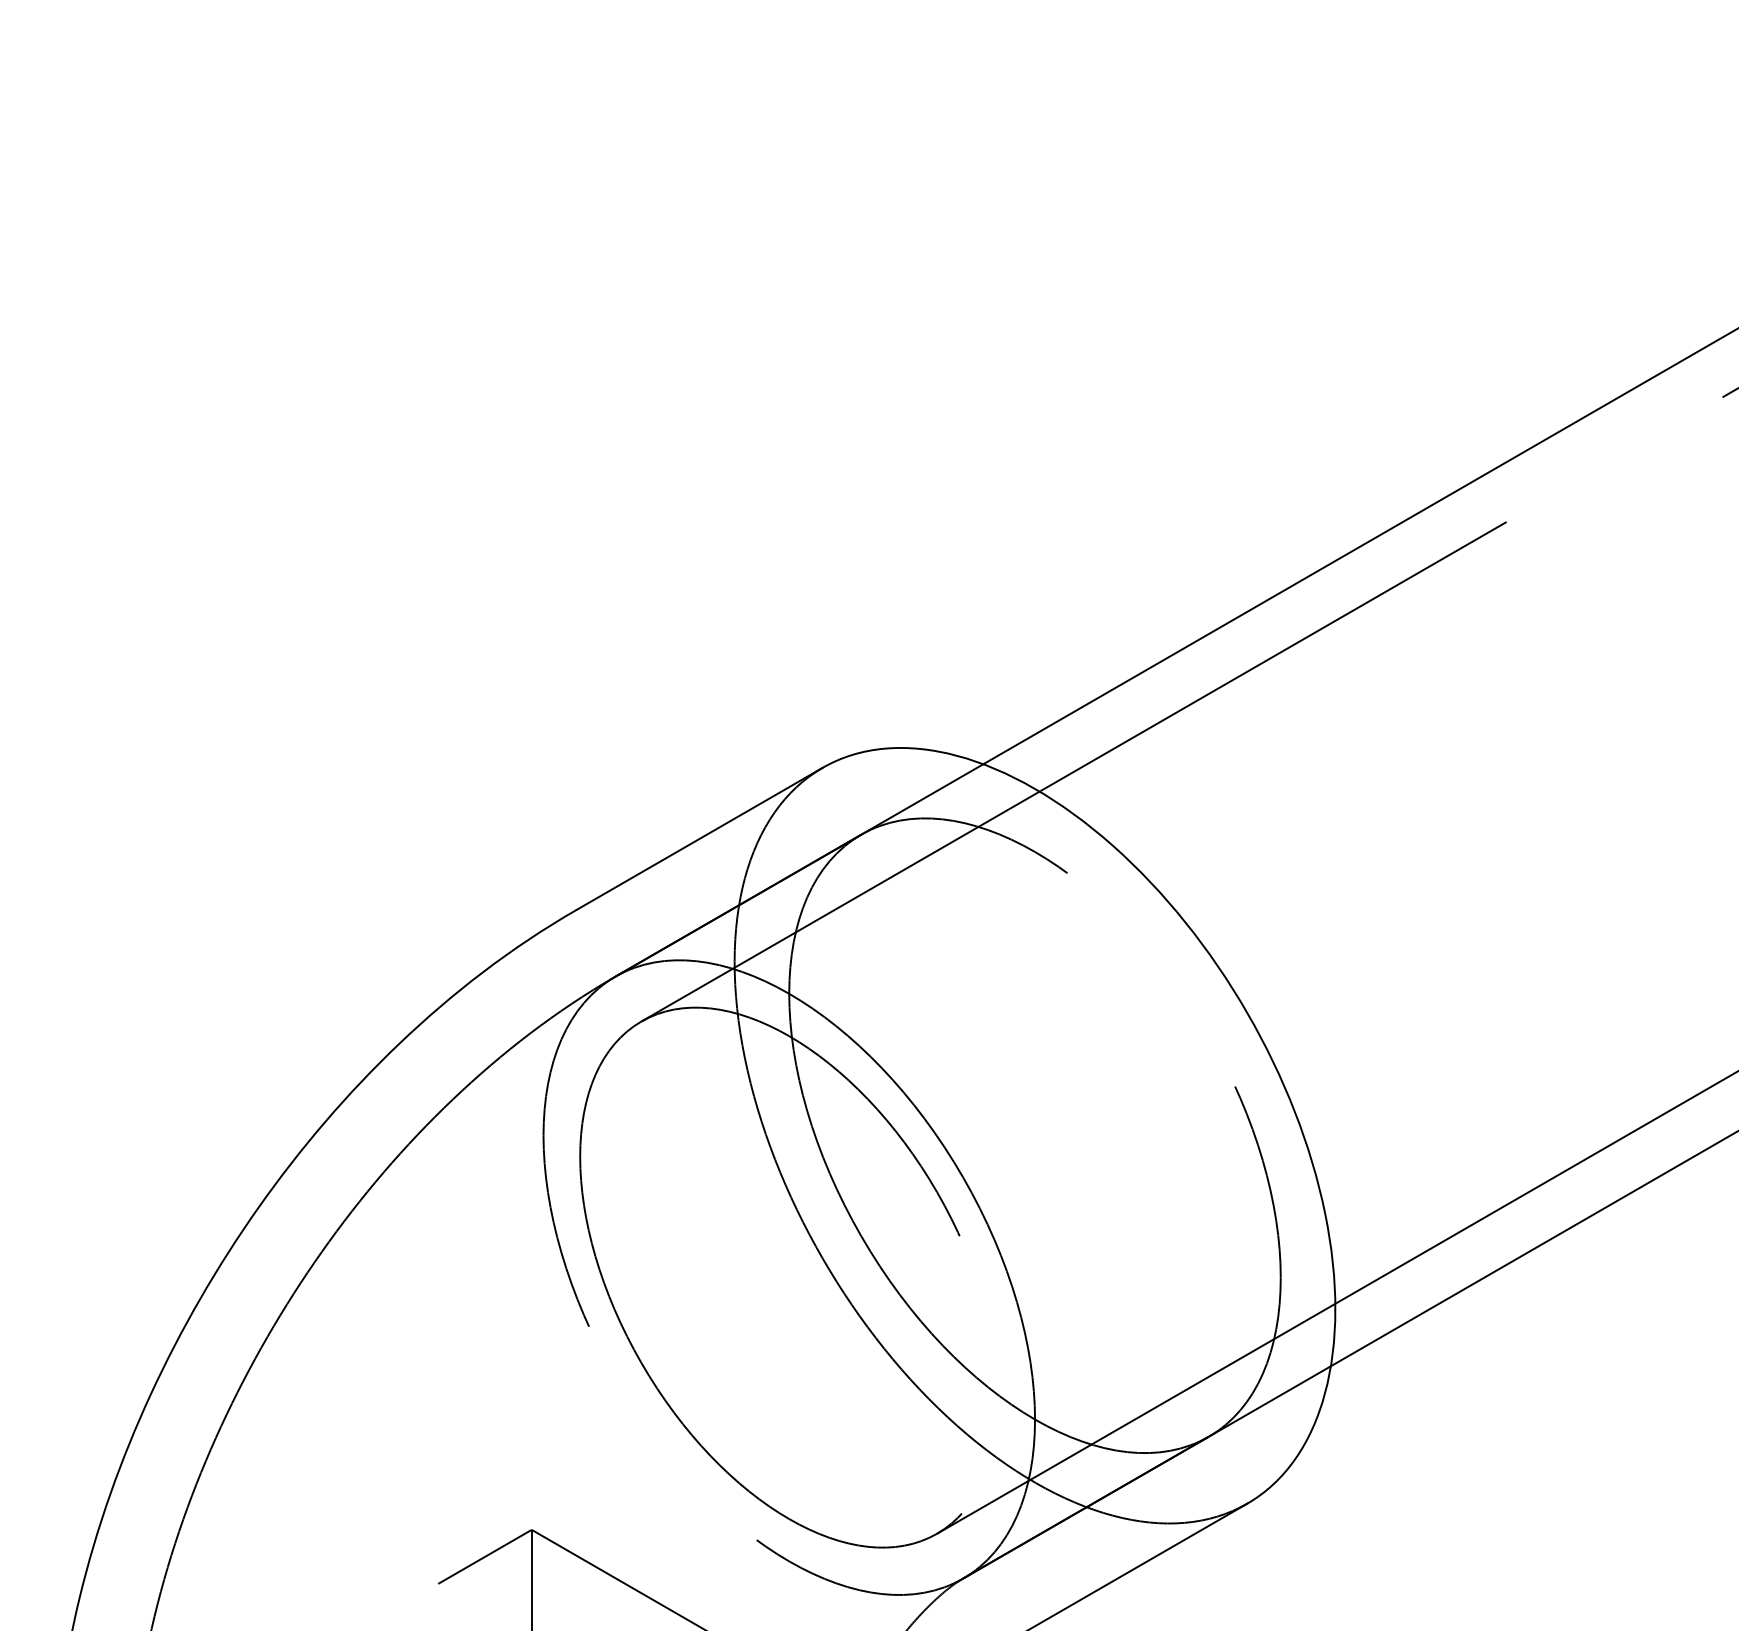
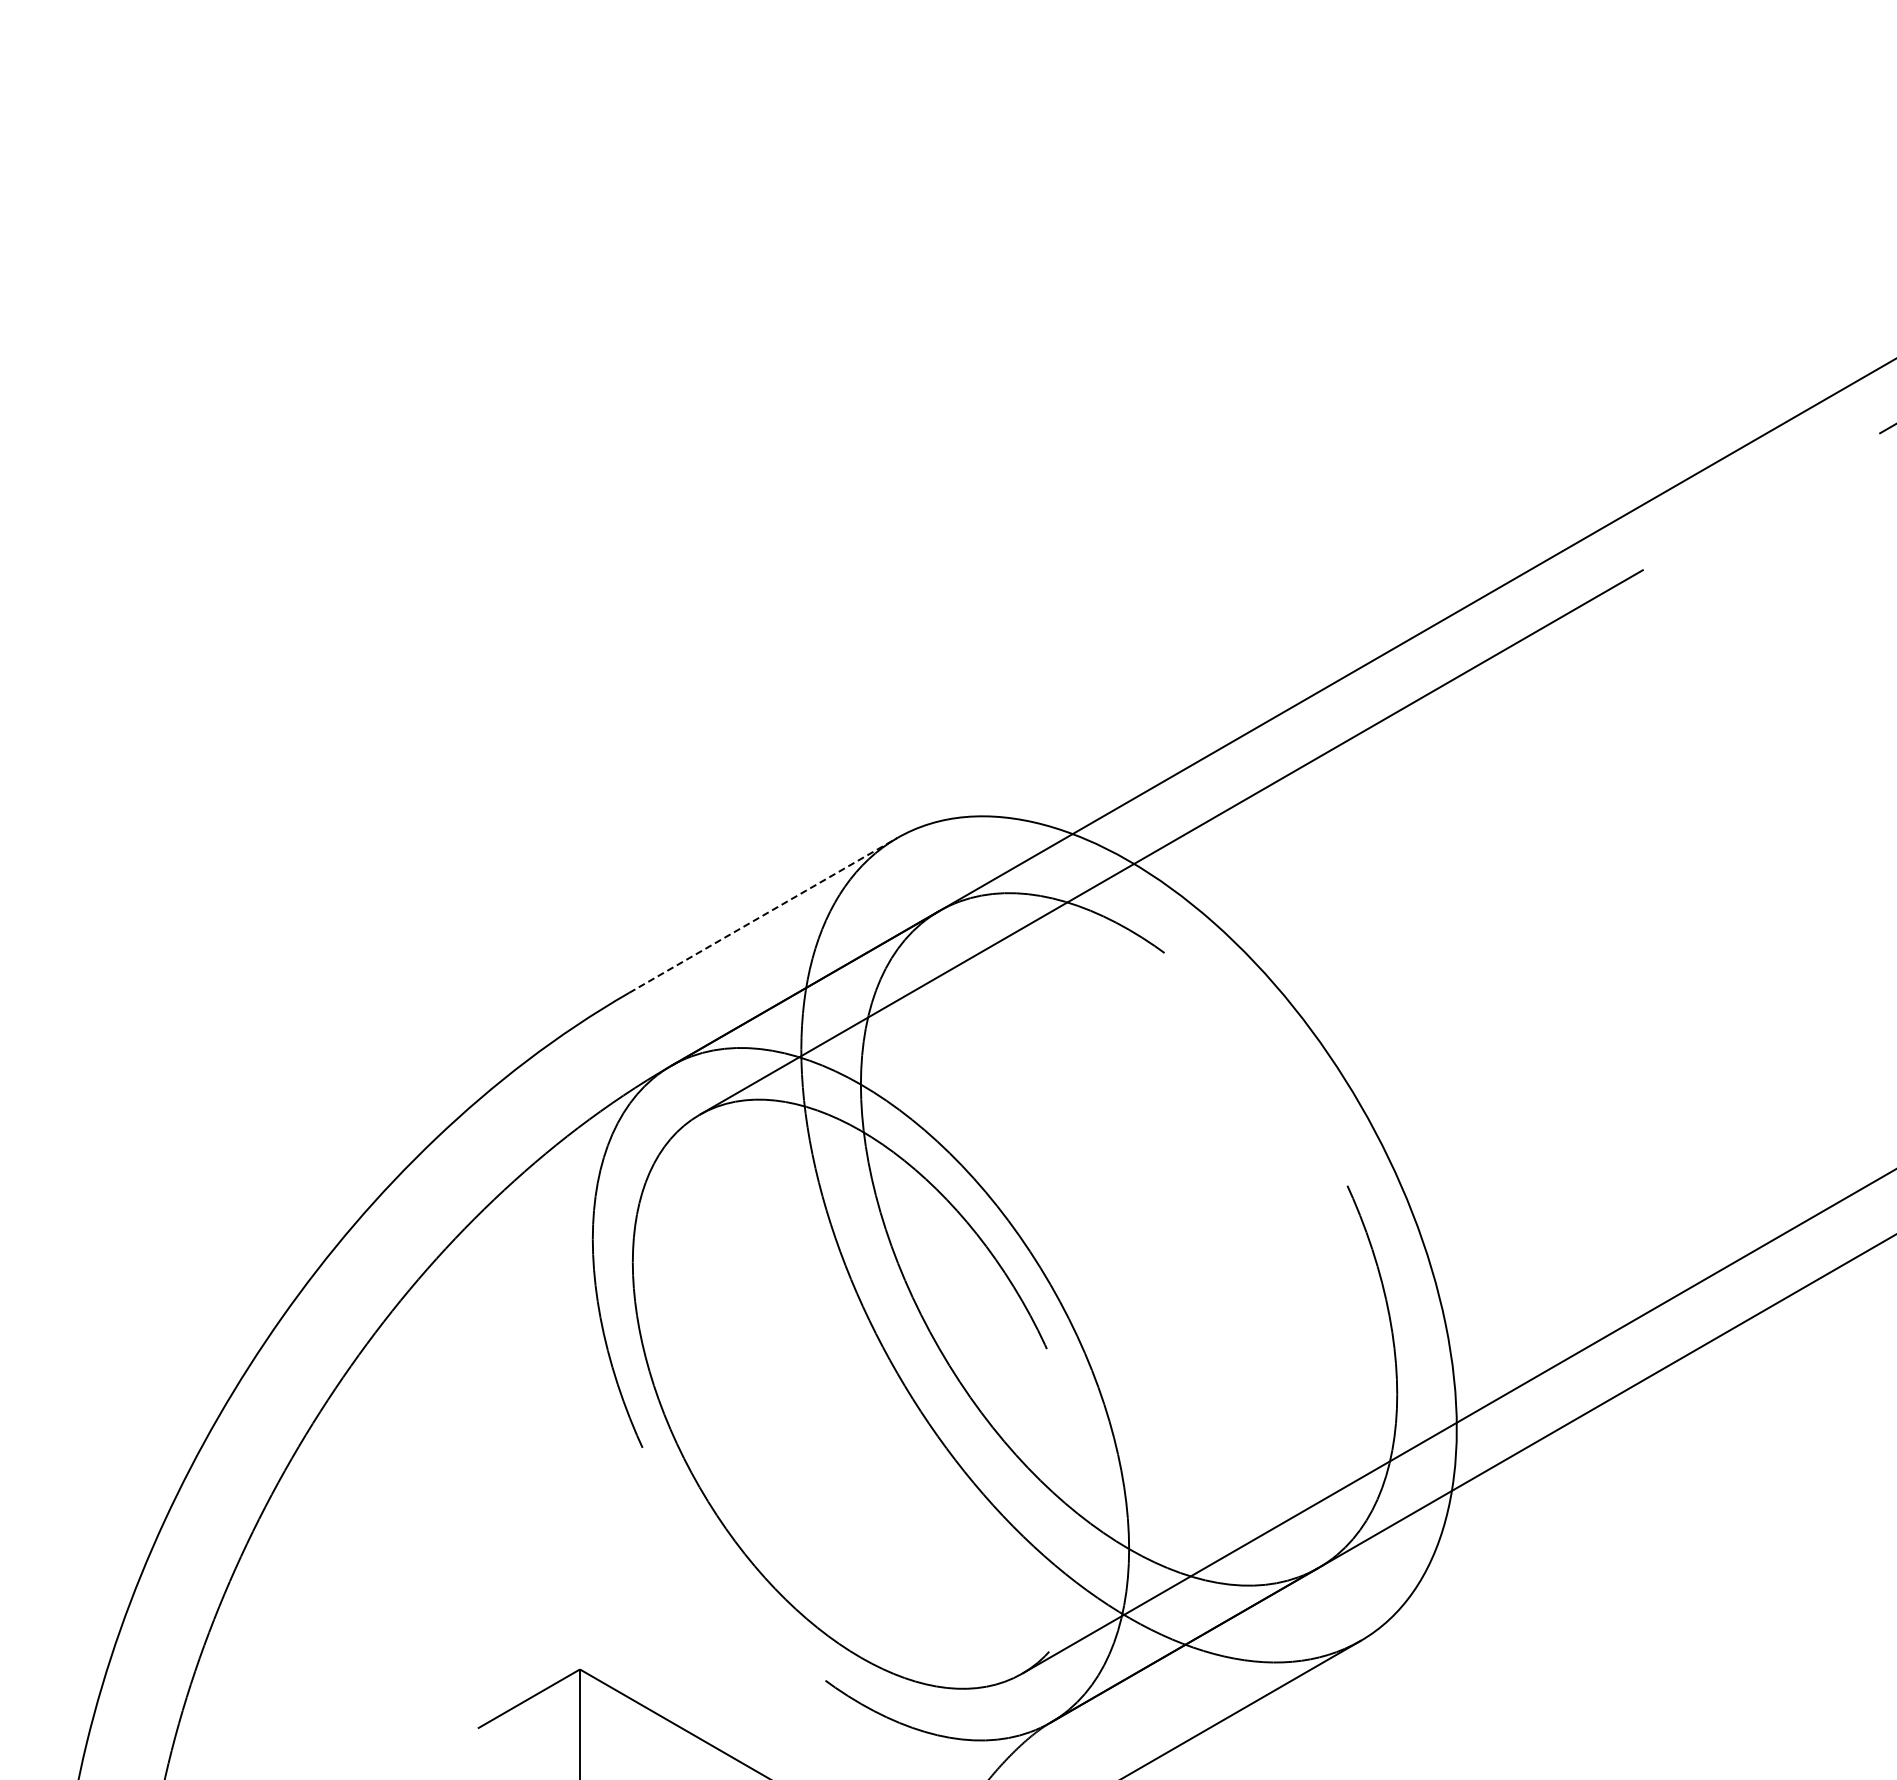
line: (699, 838) -> (763, 915), solid -> dashed

